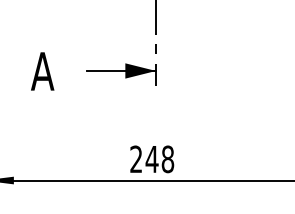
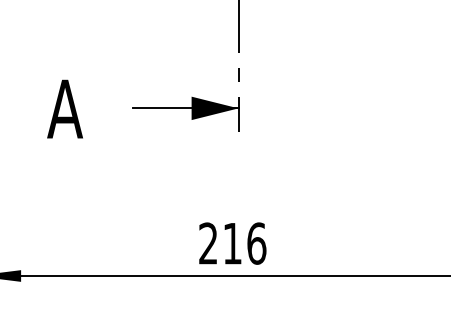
text: (159, 158) -> (243, 242), 248 -> 216

